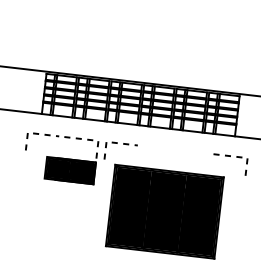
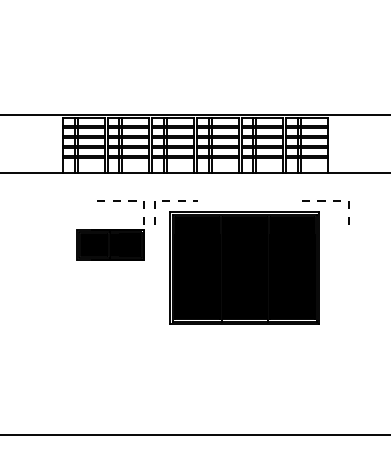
line: (44, 135) -> (70, 201), removed
part: (164, 211) -> (244, 267), moved

